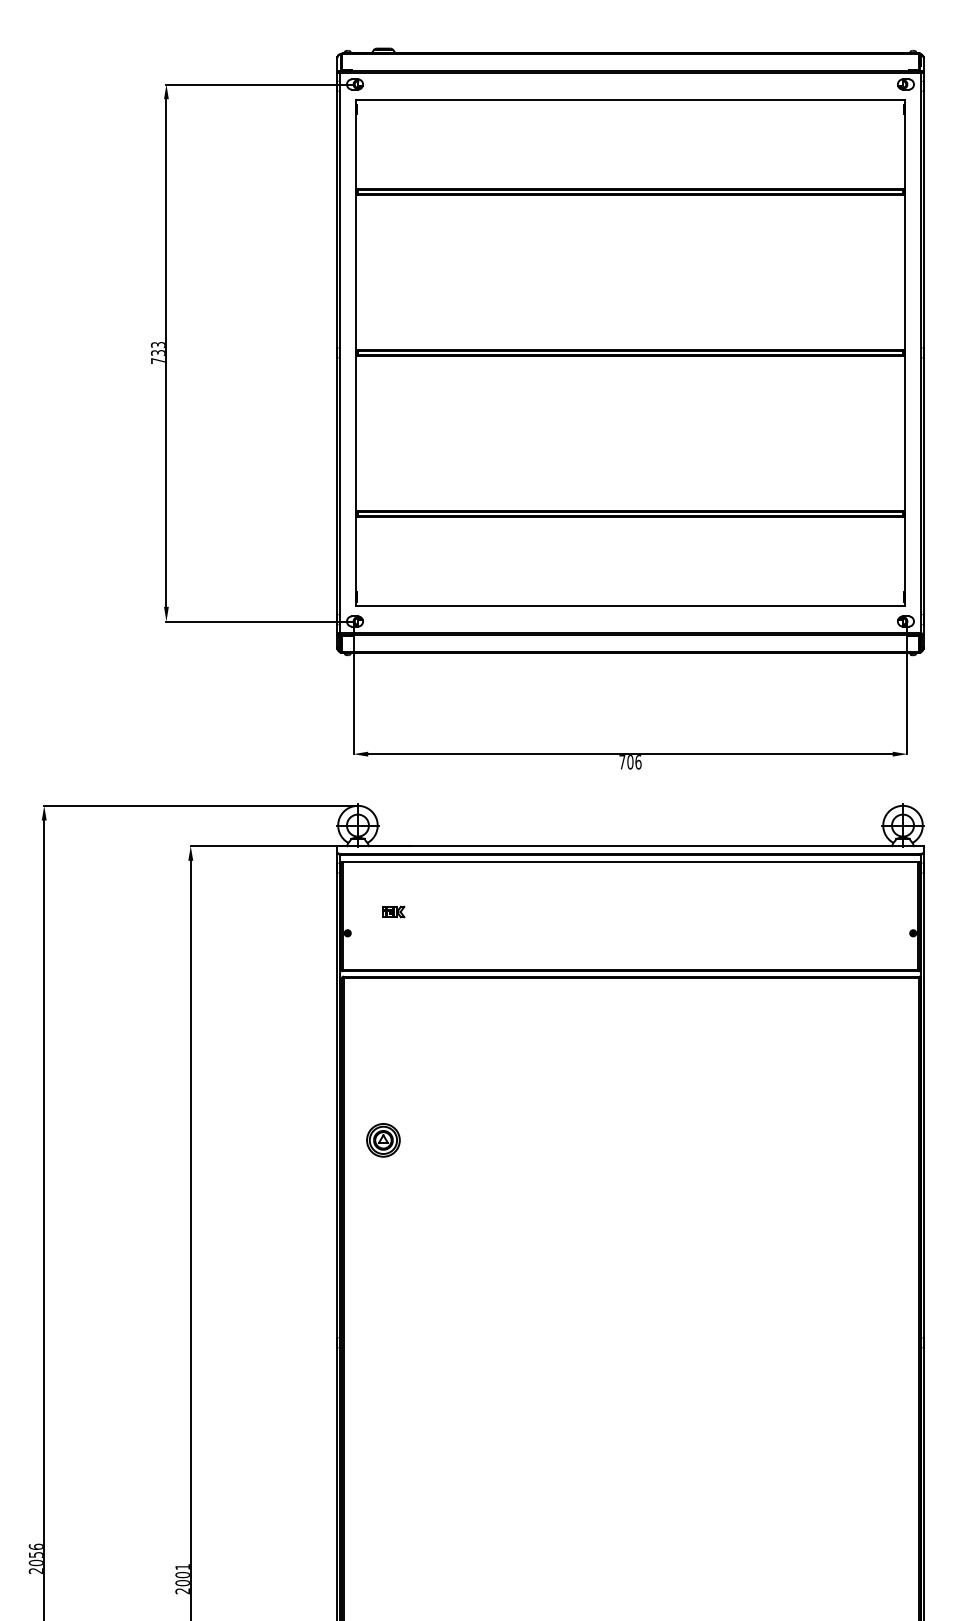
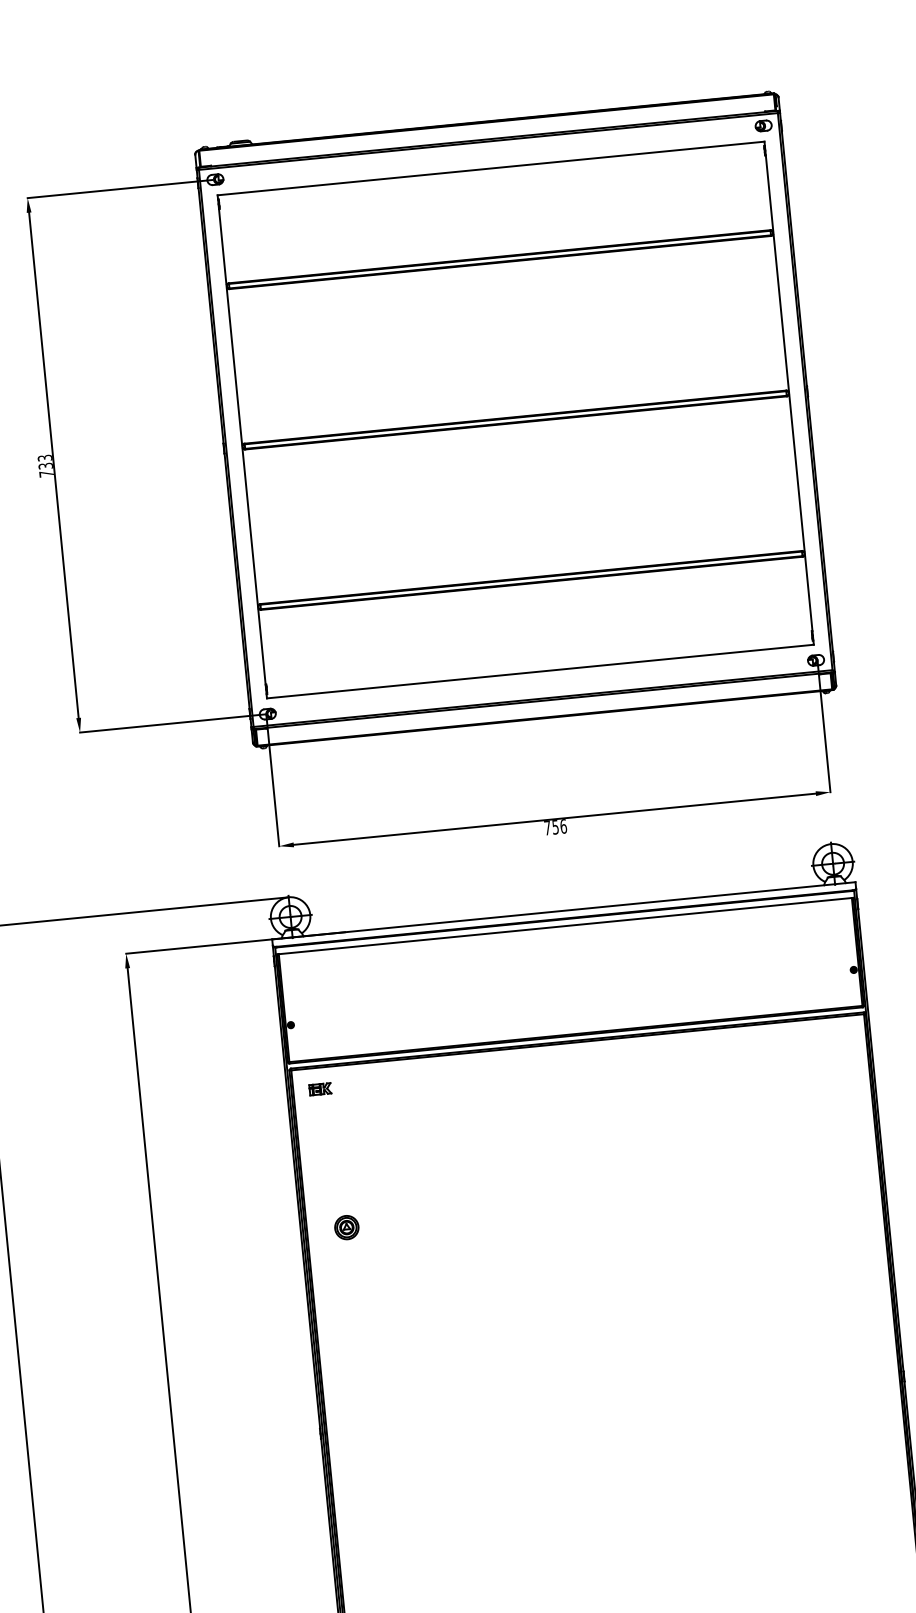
text: (630, 762) -> (555, 827), 706 -> 756
part: (393, 911) -> (320, 1088), moved
part: (383, 1139) -> (346, 1226), size x0.71

